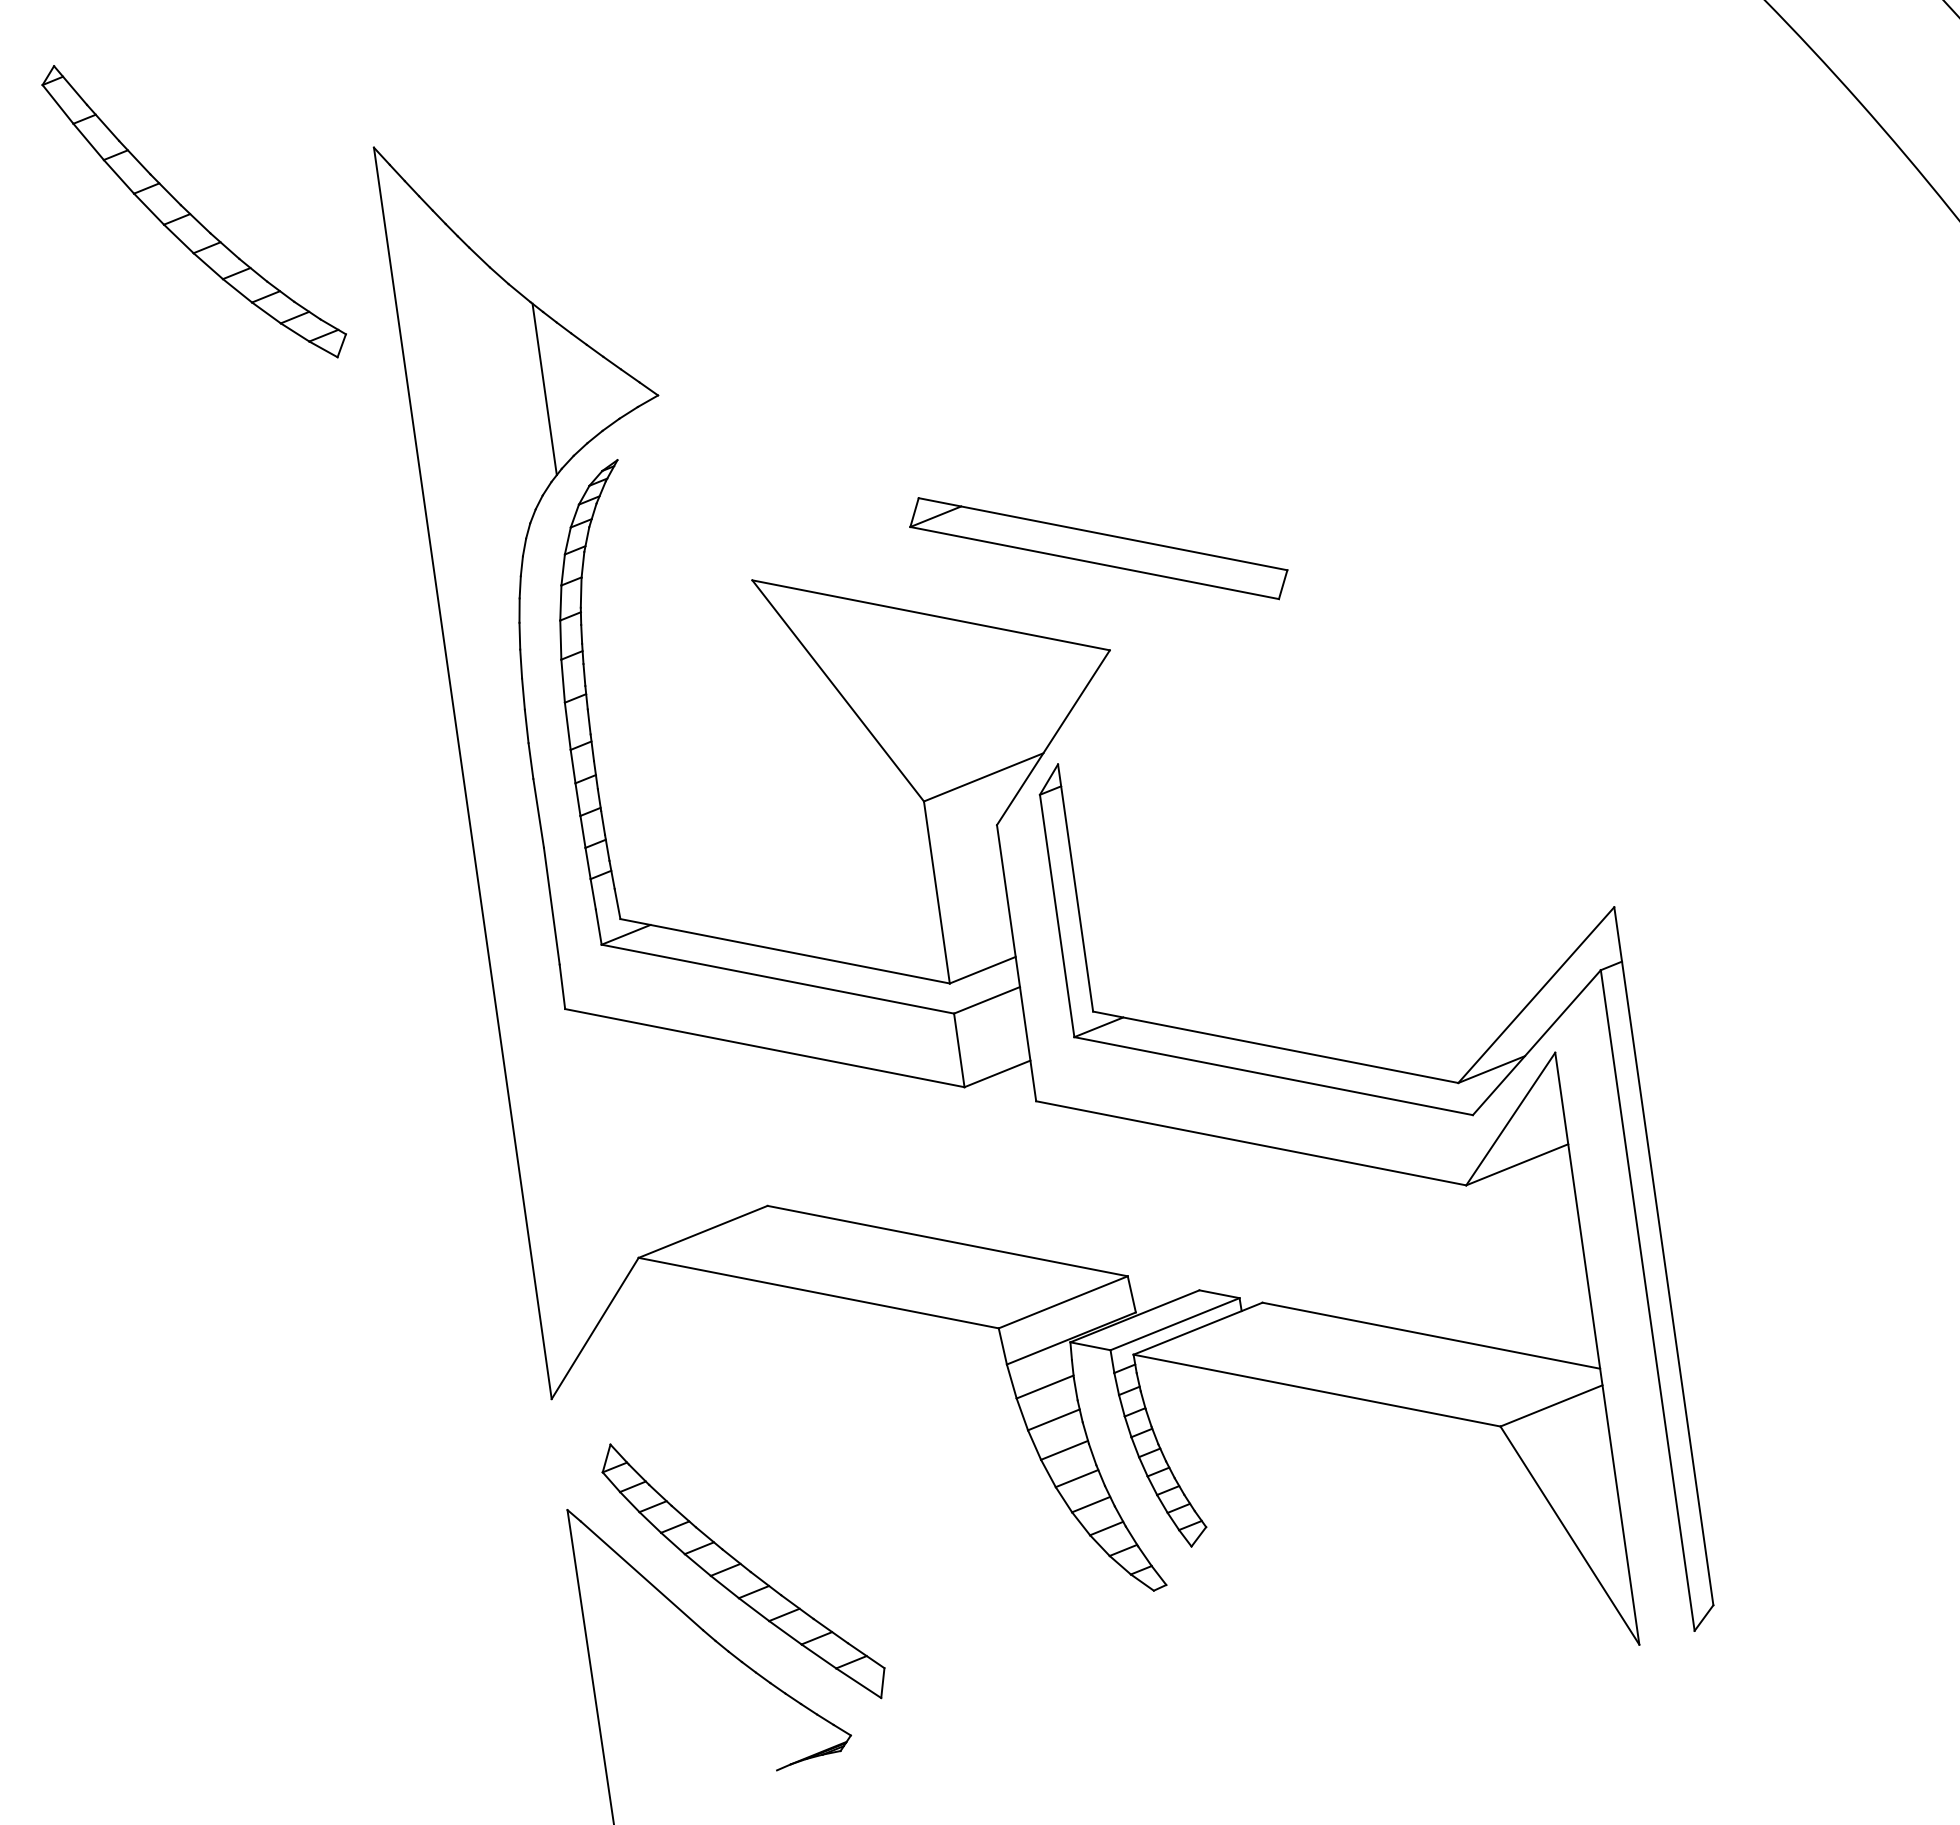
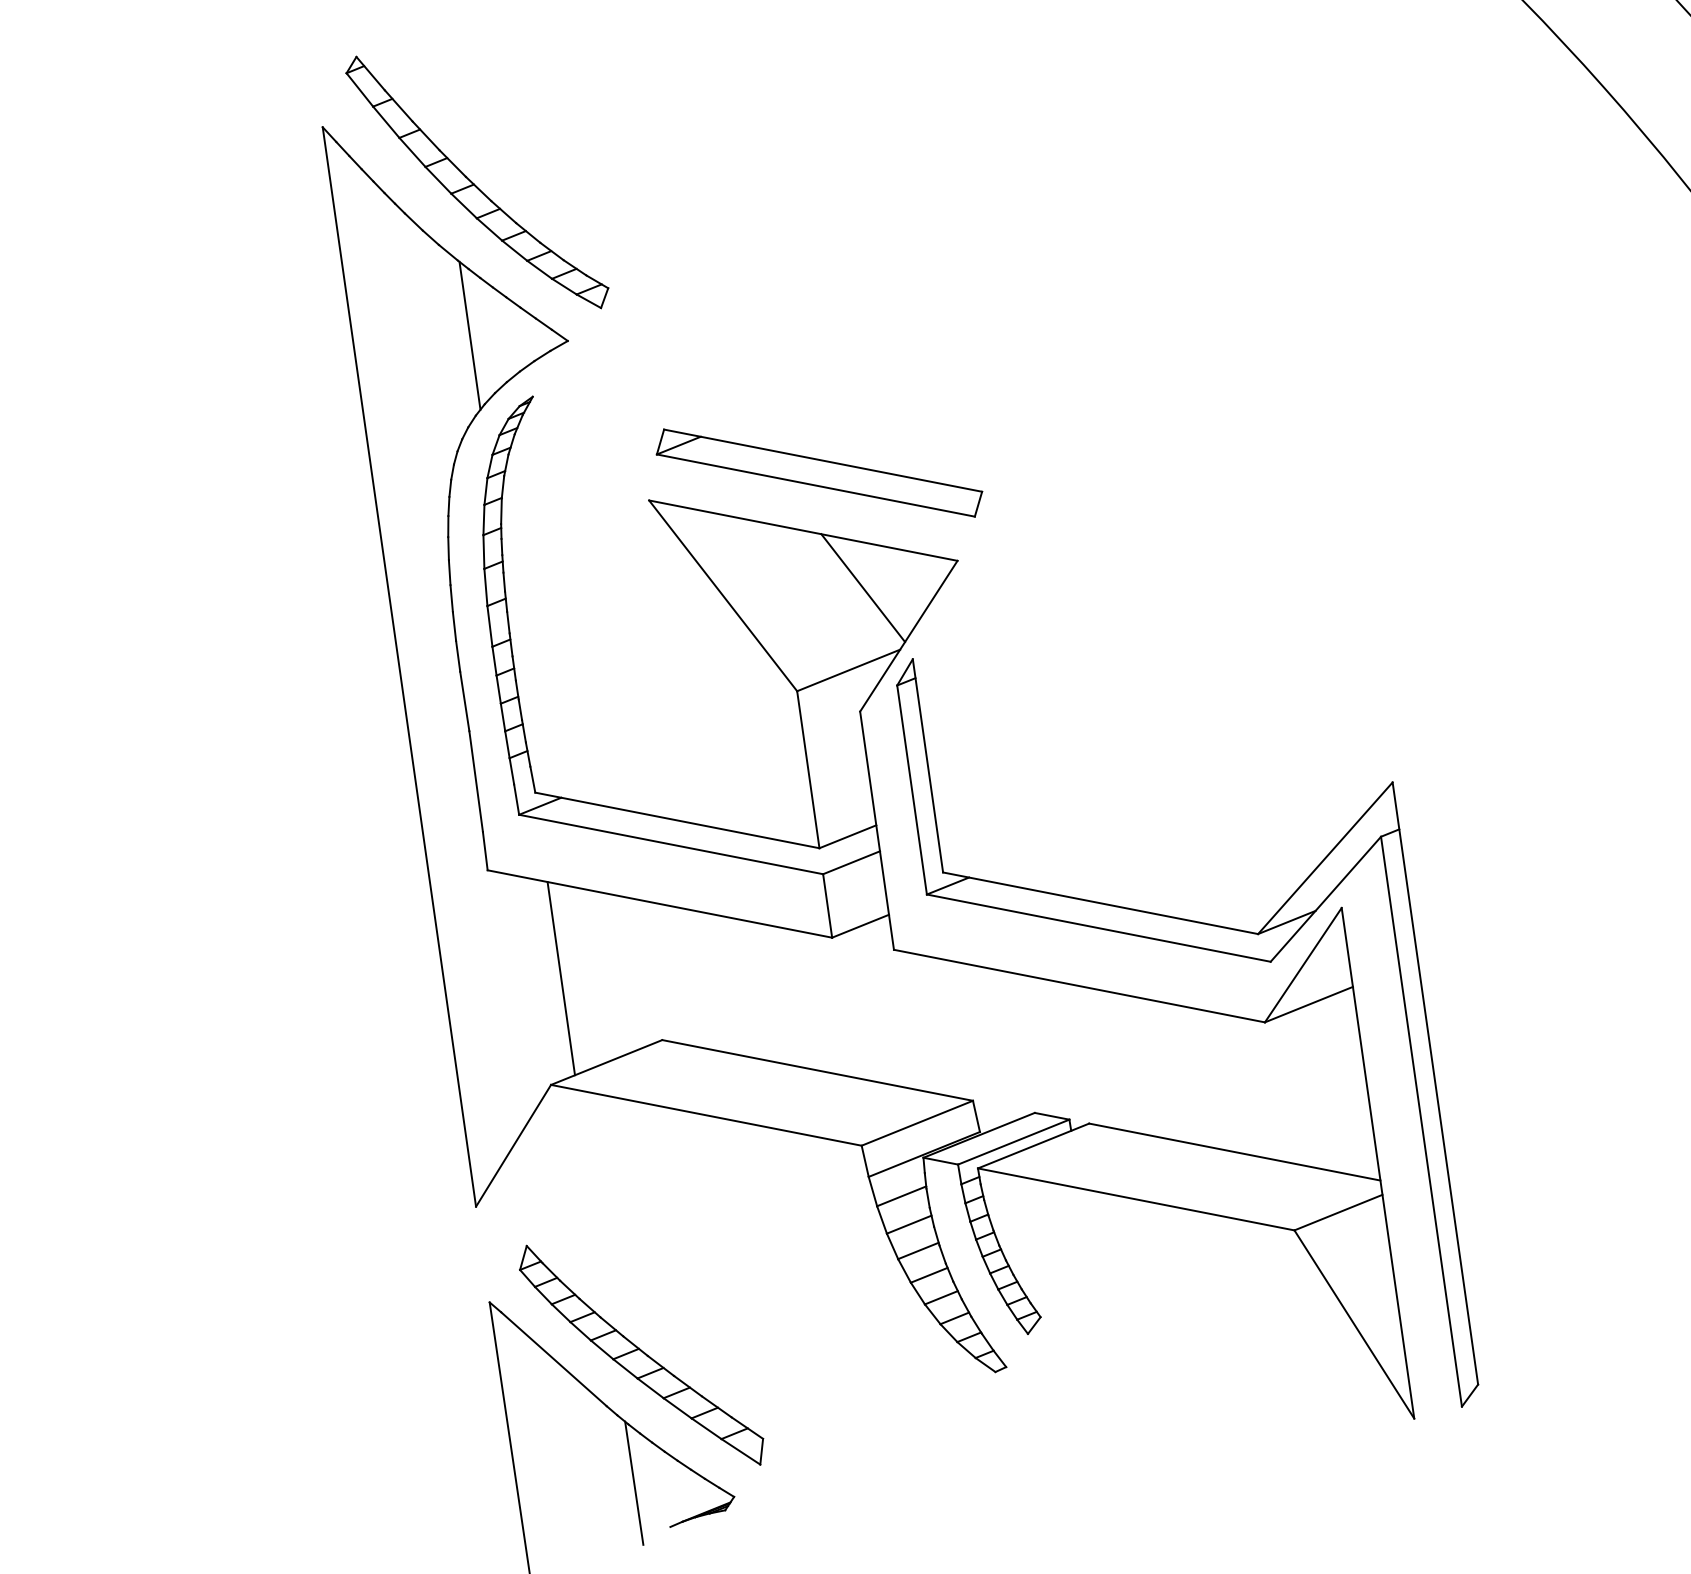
part: (193, 211) -> (476, 182), moved
part: (1098, 548) -> (819, 473), moved
line: (1000, 681) -> (863, 587), added
line: (650, 1134) -> (561, 978), added
line: (734, 1719) -> (633, 1483), added

